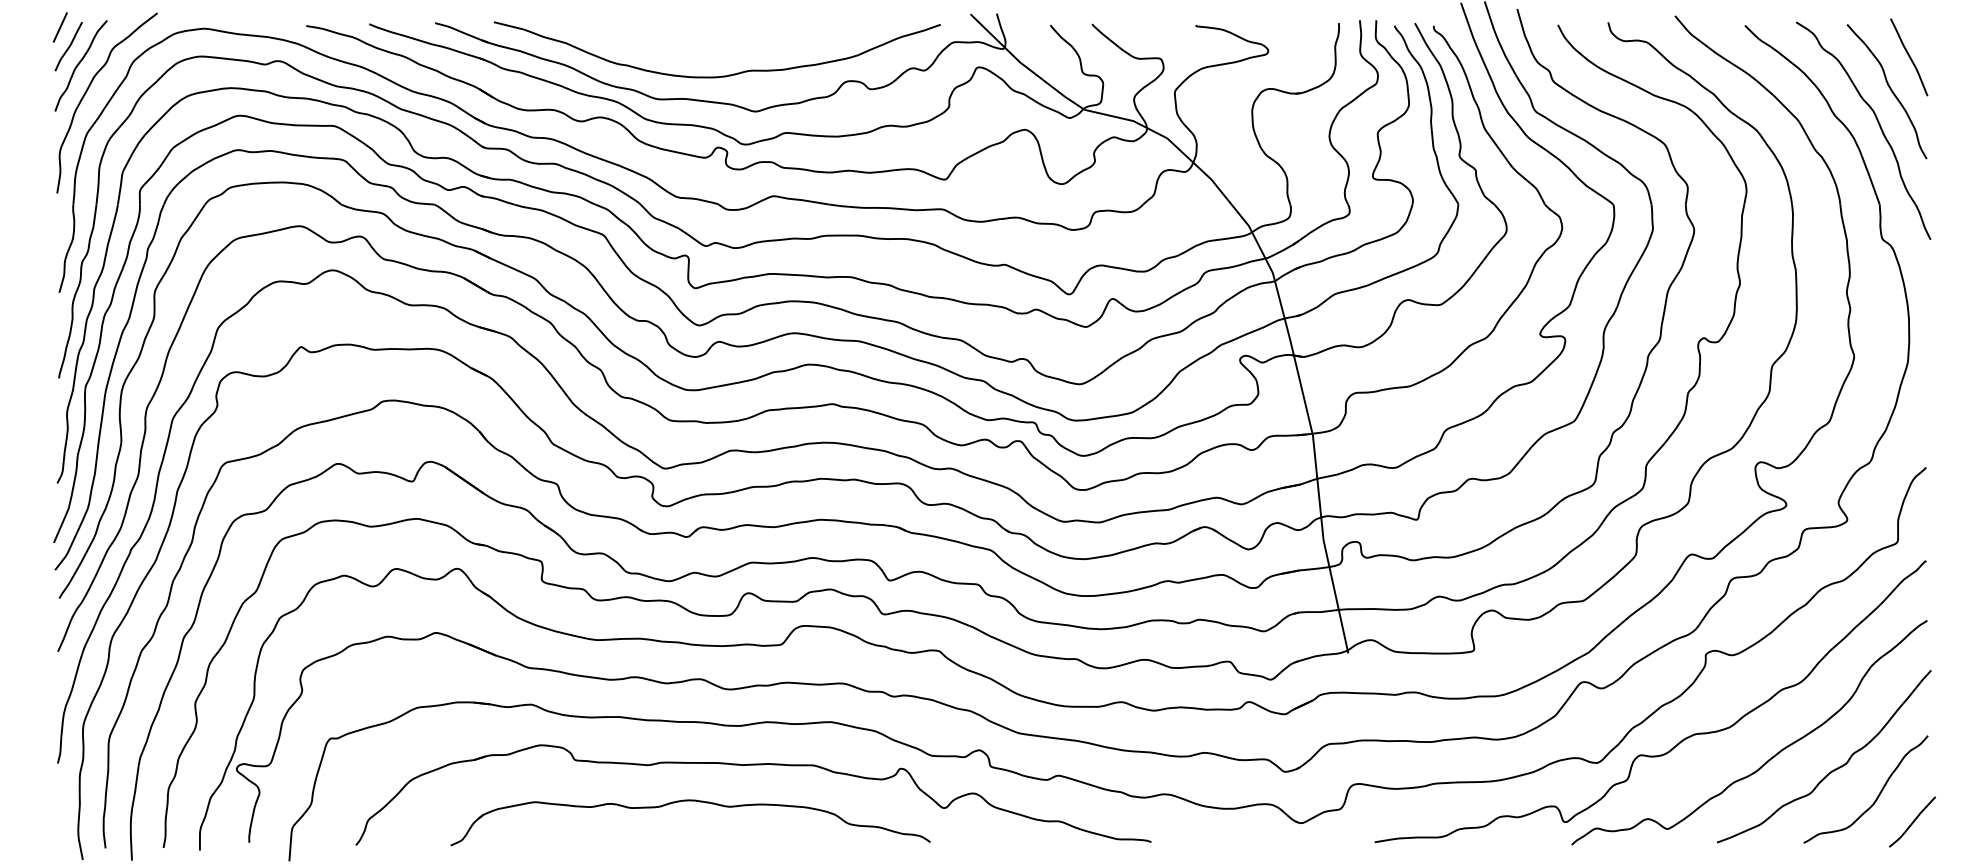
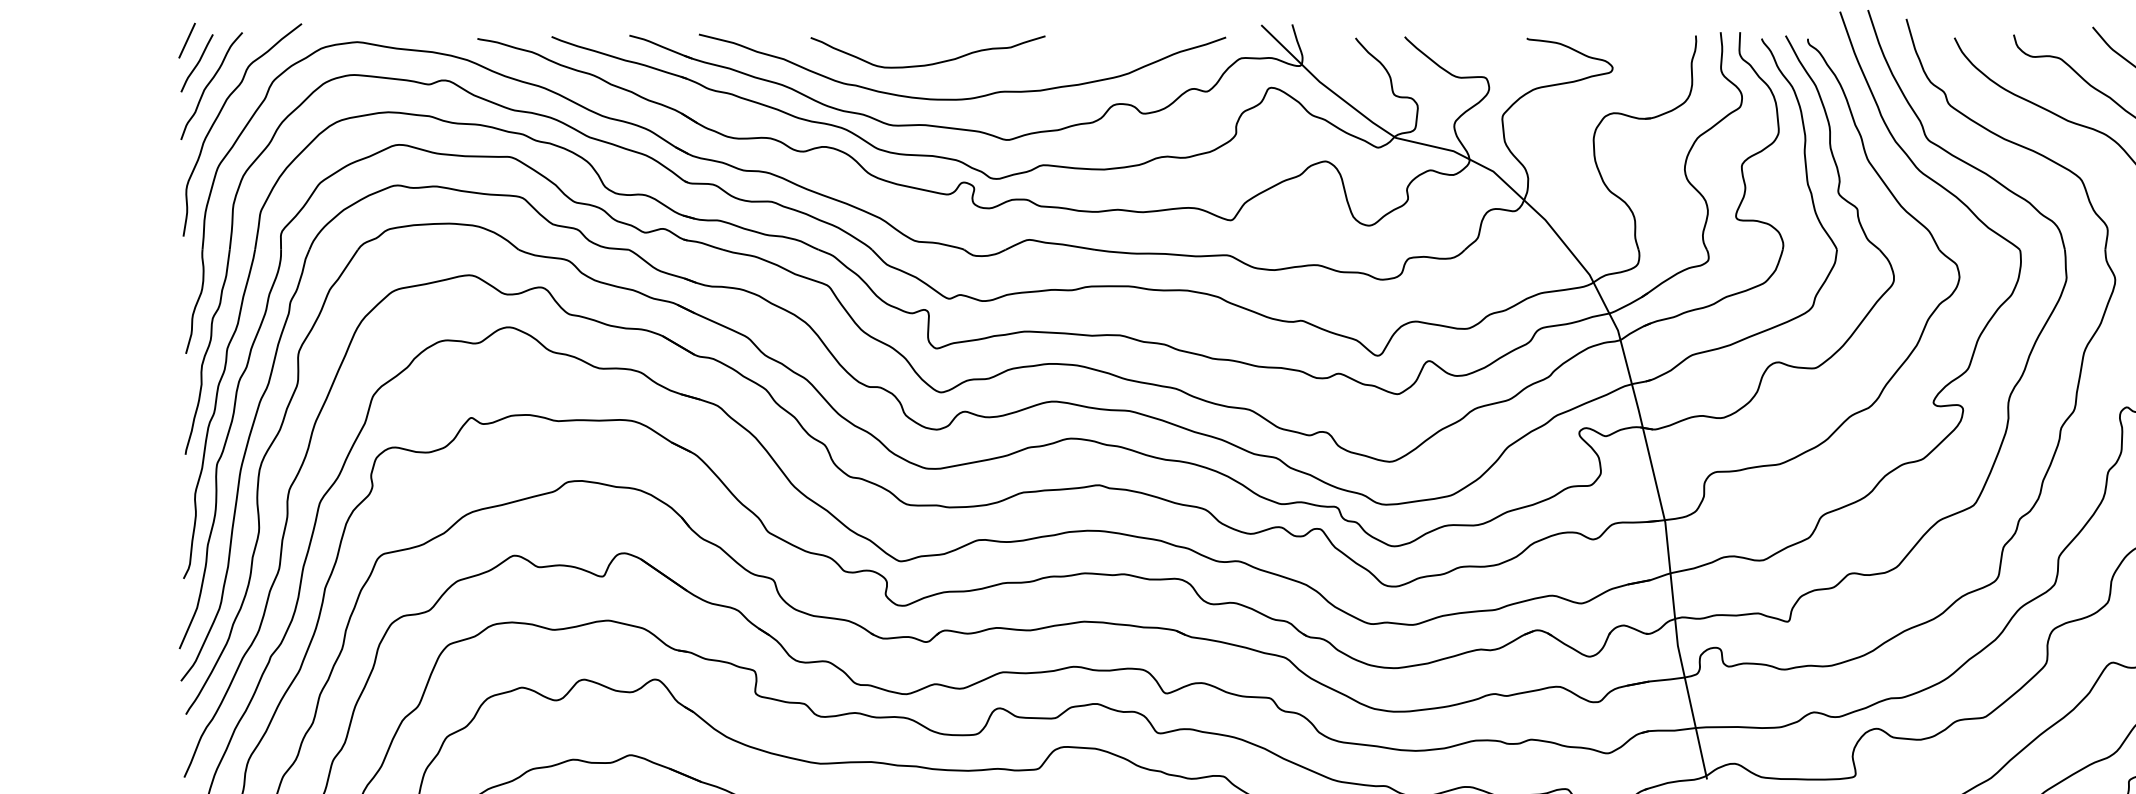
curve: (690, 46) -> (930, 63), added

